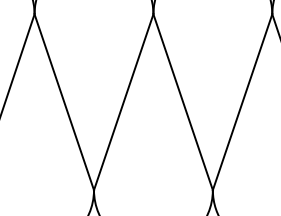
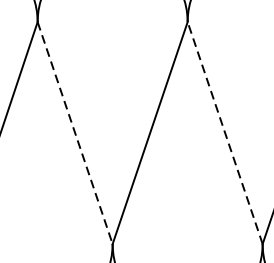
line: (64, 102) -> (75, 133), solid -> dashed
line: (183, 102) -> (225, 133), solid -> dashed

